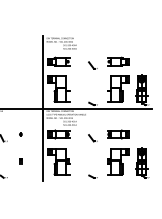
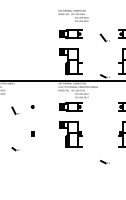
line: (43, 108) -> (55, 80), removed
part: (92, 138) -> (104, 110), removed
part: (92, 176) -> (104, 161), moved

